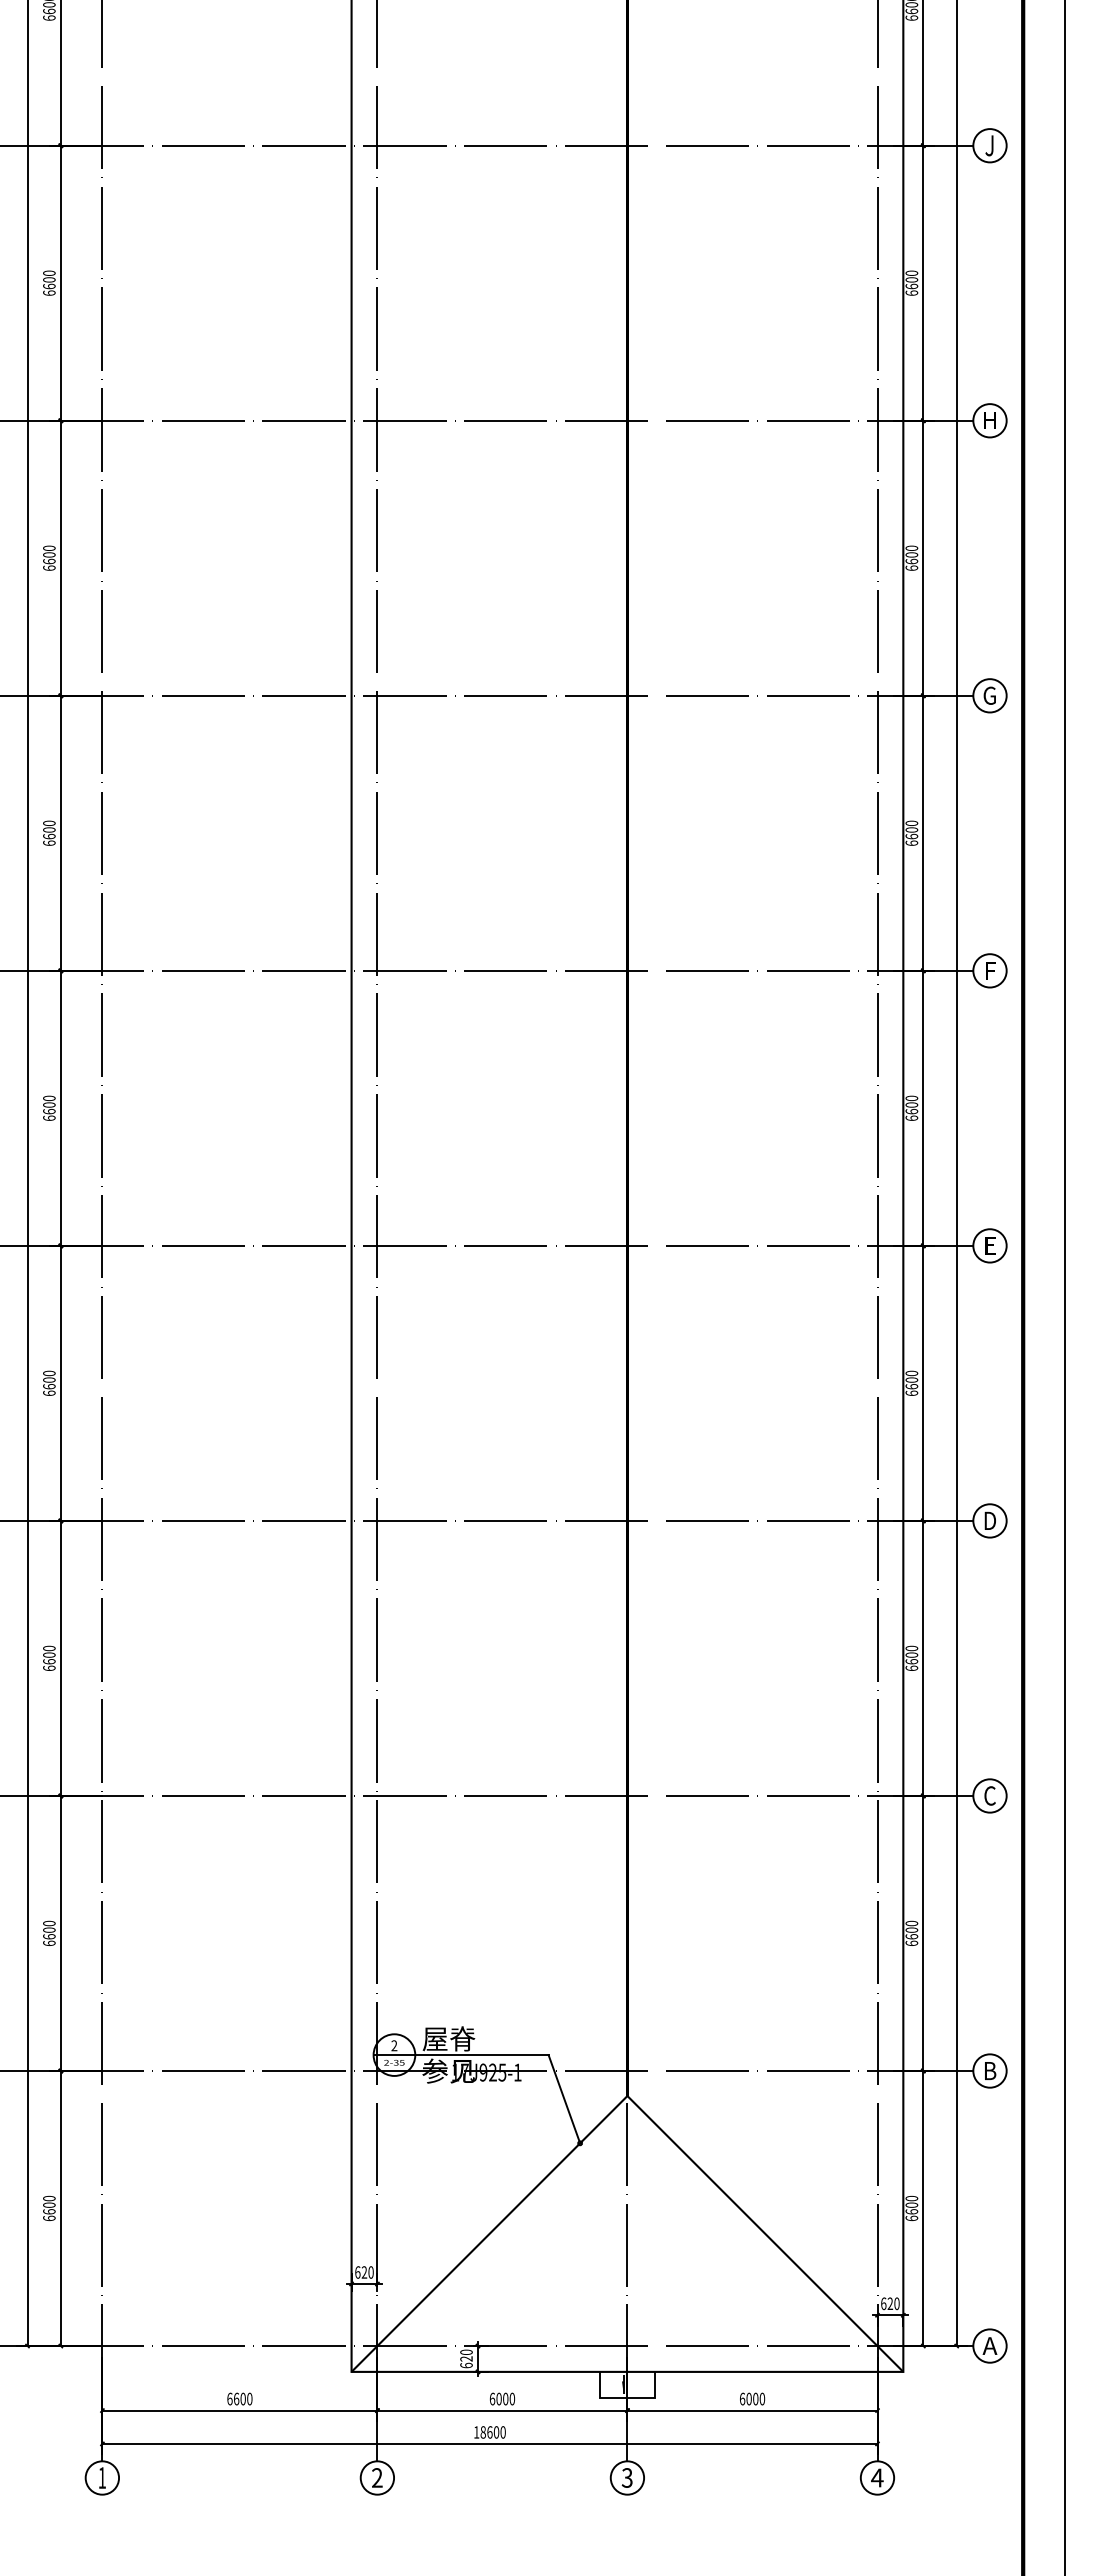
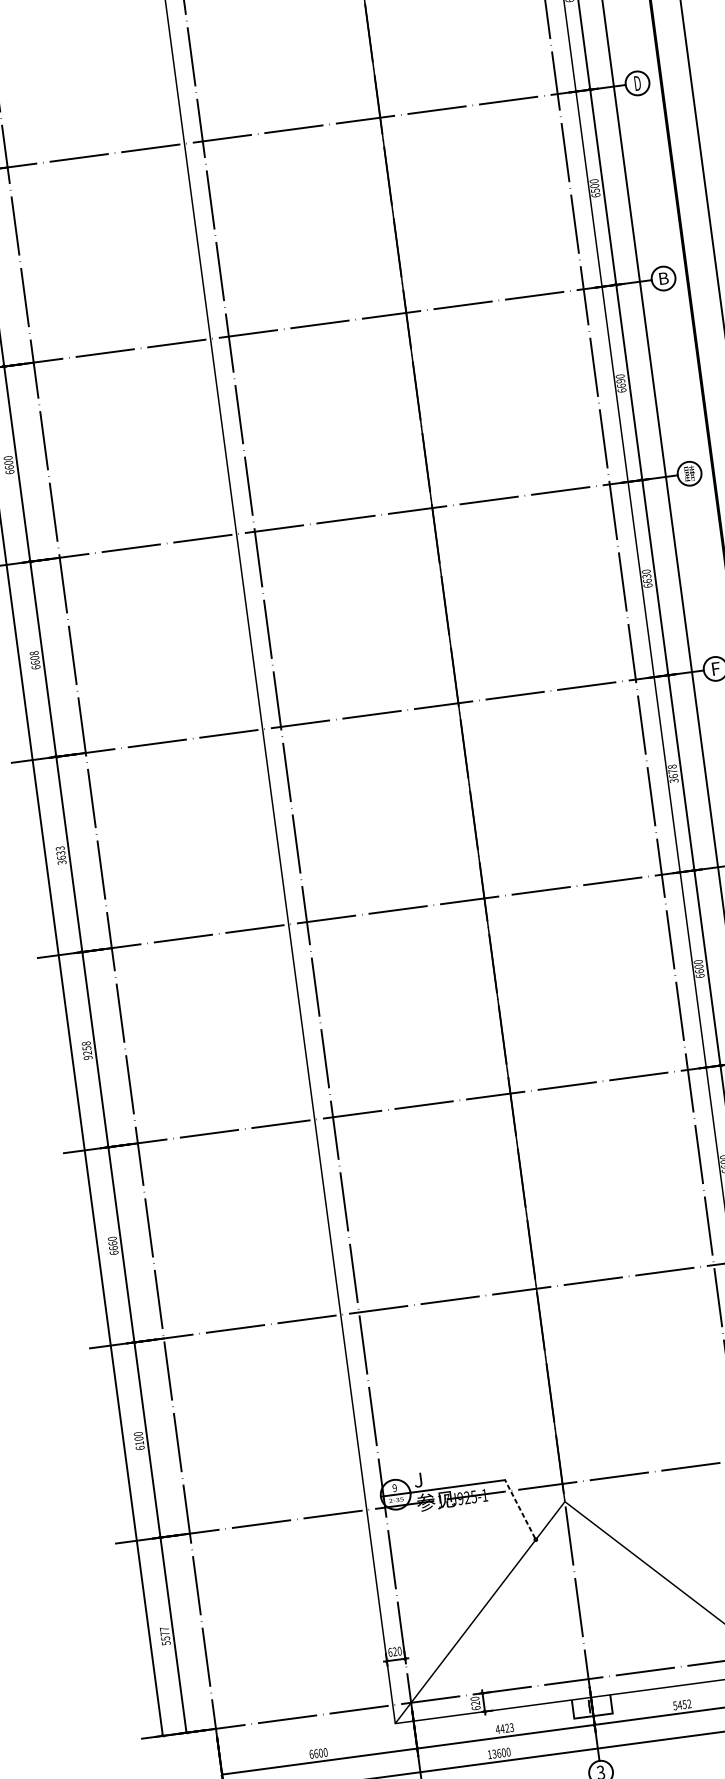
text: (989, 145) -> (637, 83), J -> D
text: (911, 286) -> (595, 190), 6600 -> 6500
text: (990, 420) -> (663, 278), H -> B
text: (911, 554) -> (620, 380), 6600 -> 6690
text: (989, 695) -> (689, 473), G -> 屋脊
text: (49, 823) -> (34, 653), 6600 -> 6608
text: (911, 829) -> (646, 576), 6600 -> 6630
text: (49, 1107) -> (61, 854), 6600 -> 3633
text: (911, 1108) -> (672, 774), 6600 -> 3678
text: (49, 1383) -> (87, 1050), 6600 -> 9258
text: (49, 1654) -> (112, 1243), 6600 -> 6660
text: (49, 1936) -> (139, 1443), 6600 -> 6100
text: (448, 2038) -> (432, 1477), 屋脊 -> J
text: (394, 2046) -> (394, 1488), 2 -> 9
line: (564, 2098) -> (520, 1509), solid -> dashed
text: (49, 2208) -> (165, 1636), 6600 -> 5577
text: (502, 2398) -> (504, 1728), 6000 -> 4423
text: (752, 2398) -> (682, 1704), 6000 -> 5452
text: (482, 2432) -> (493, 1754), 18600 -> 13600

